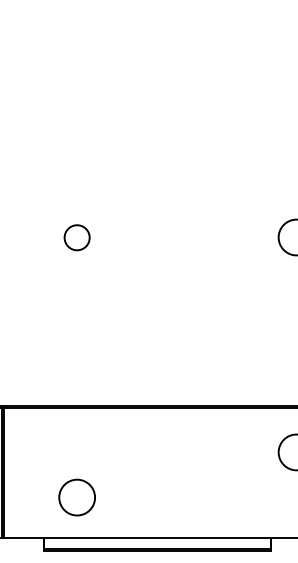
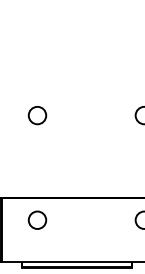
circle: (77, 237) -> (37, 115), size x1.43
circle: (77, 496) -> (37, 219), moved

